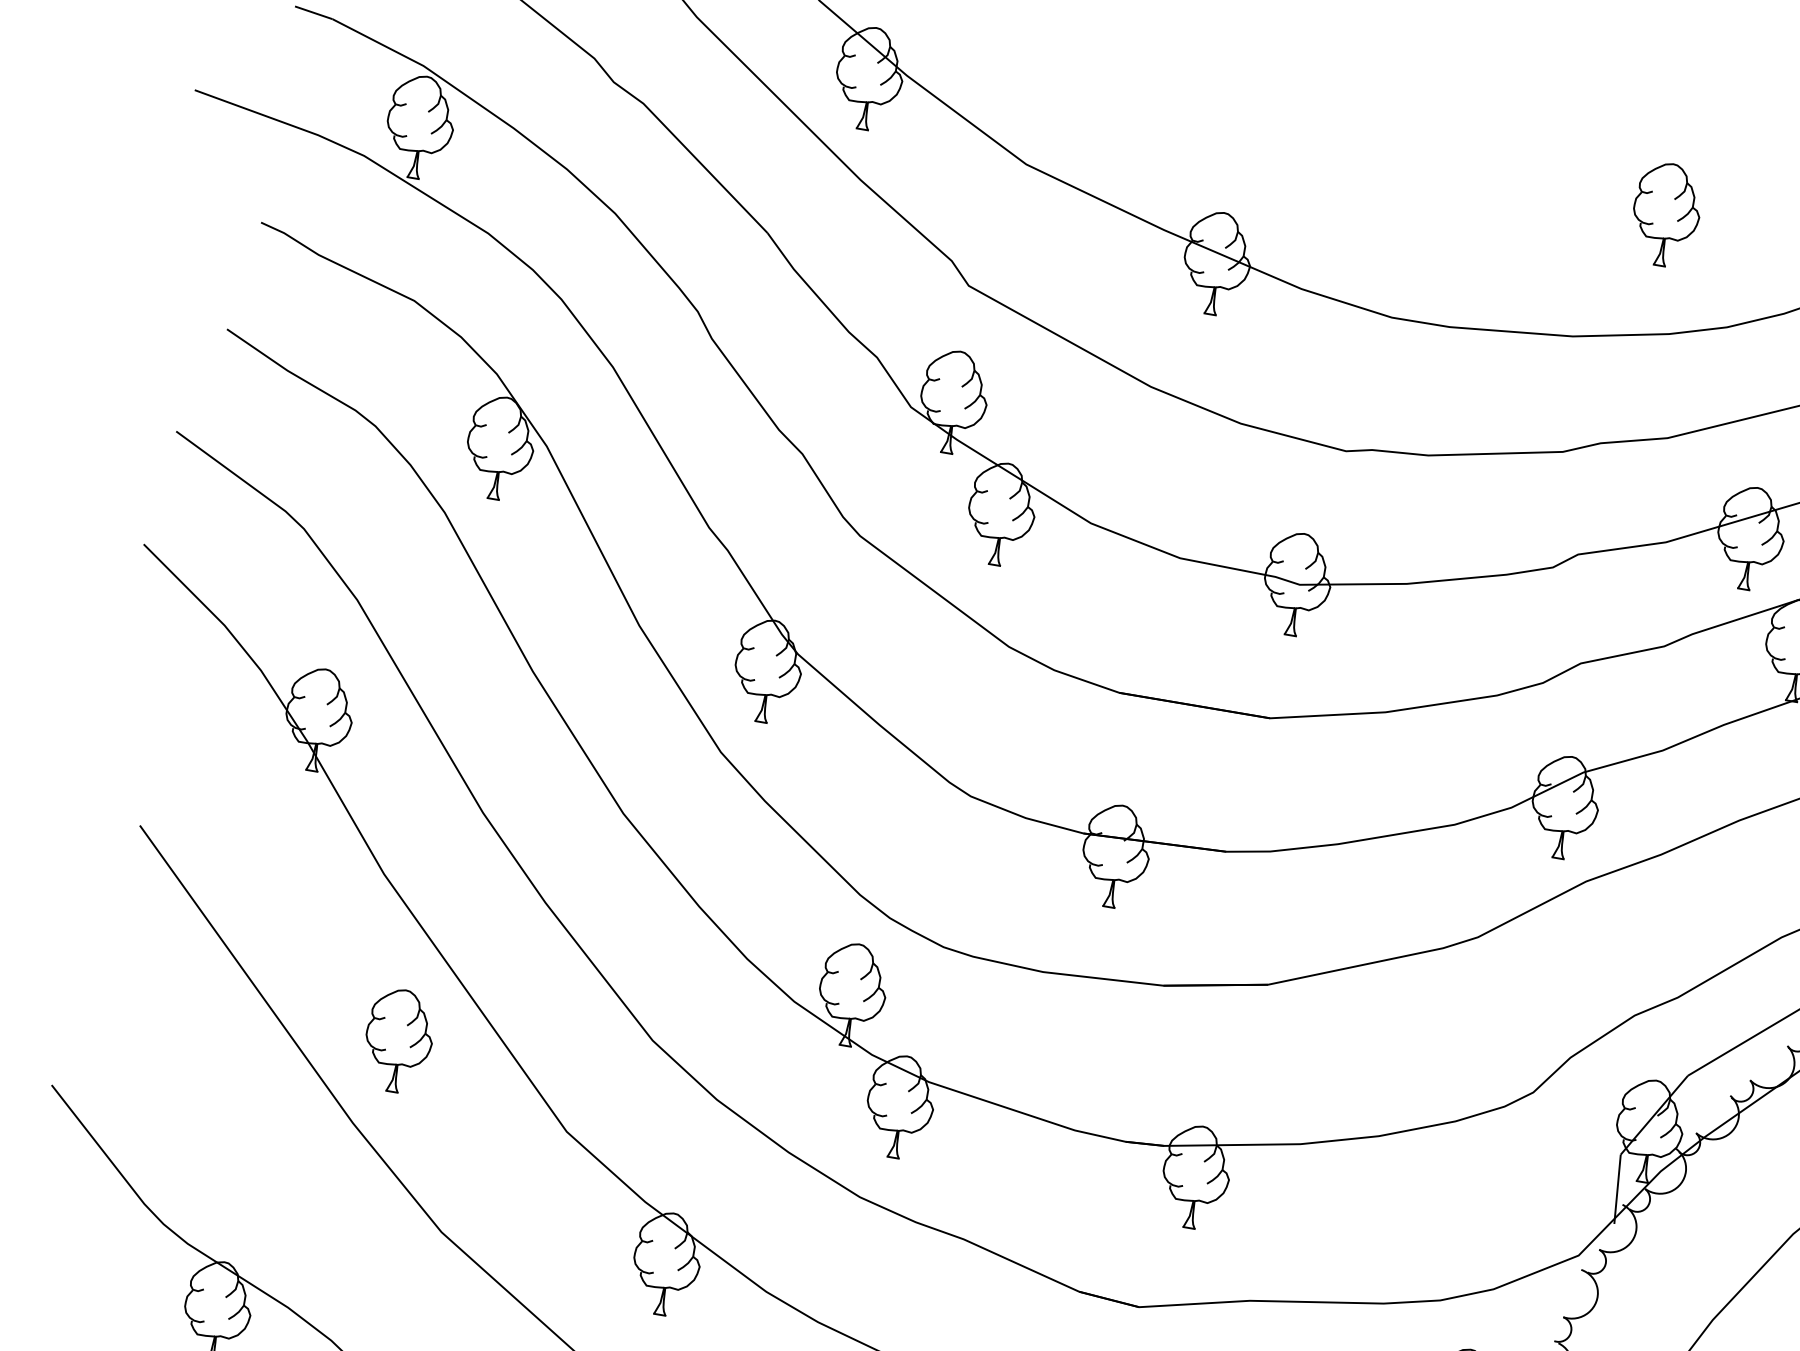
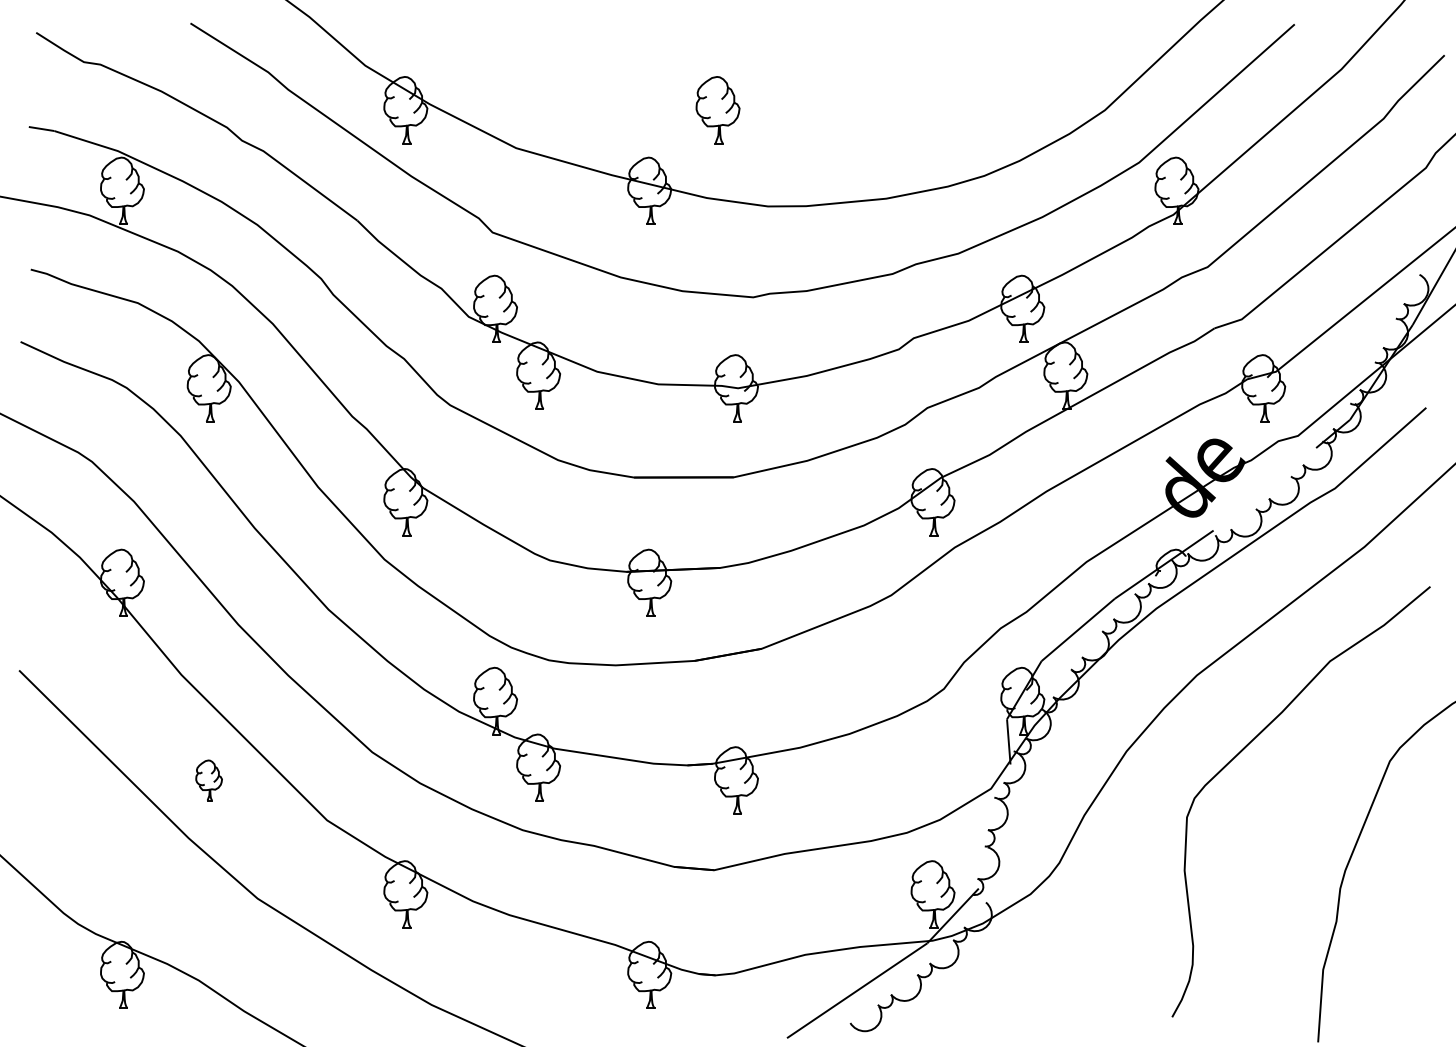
part: (1665, 215) -> (717, 110), moved
part: (397, 1040) -> (208, 780), size x0.6

